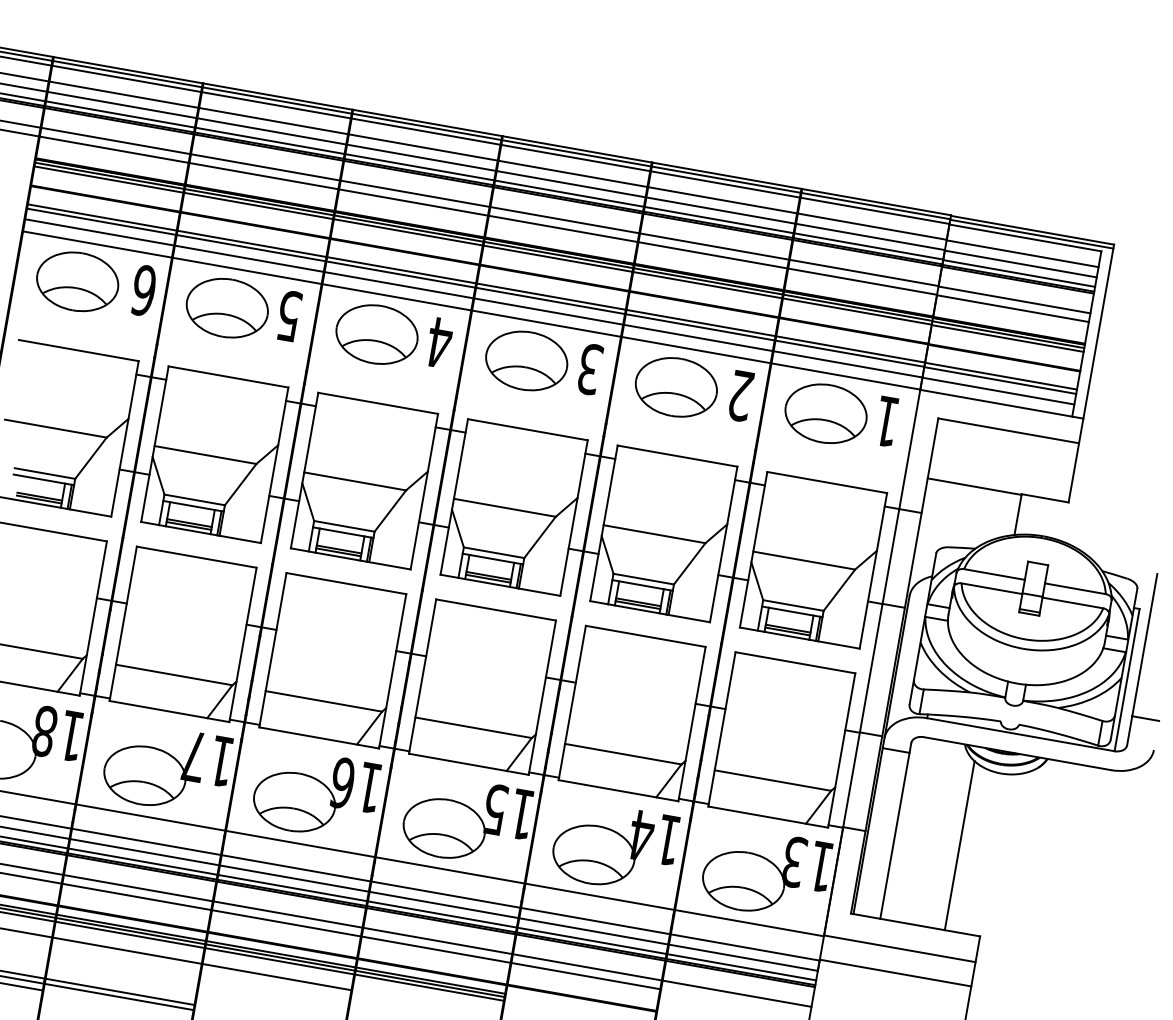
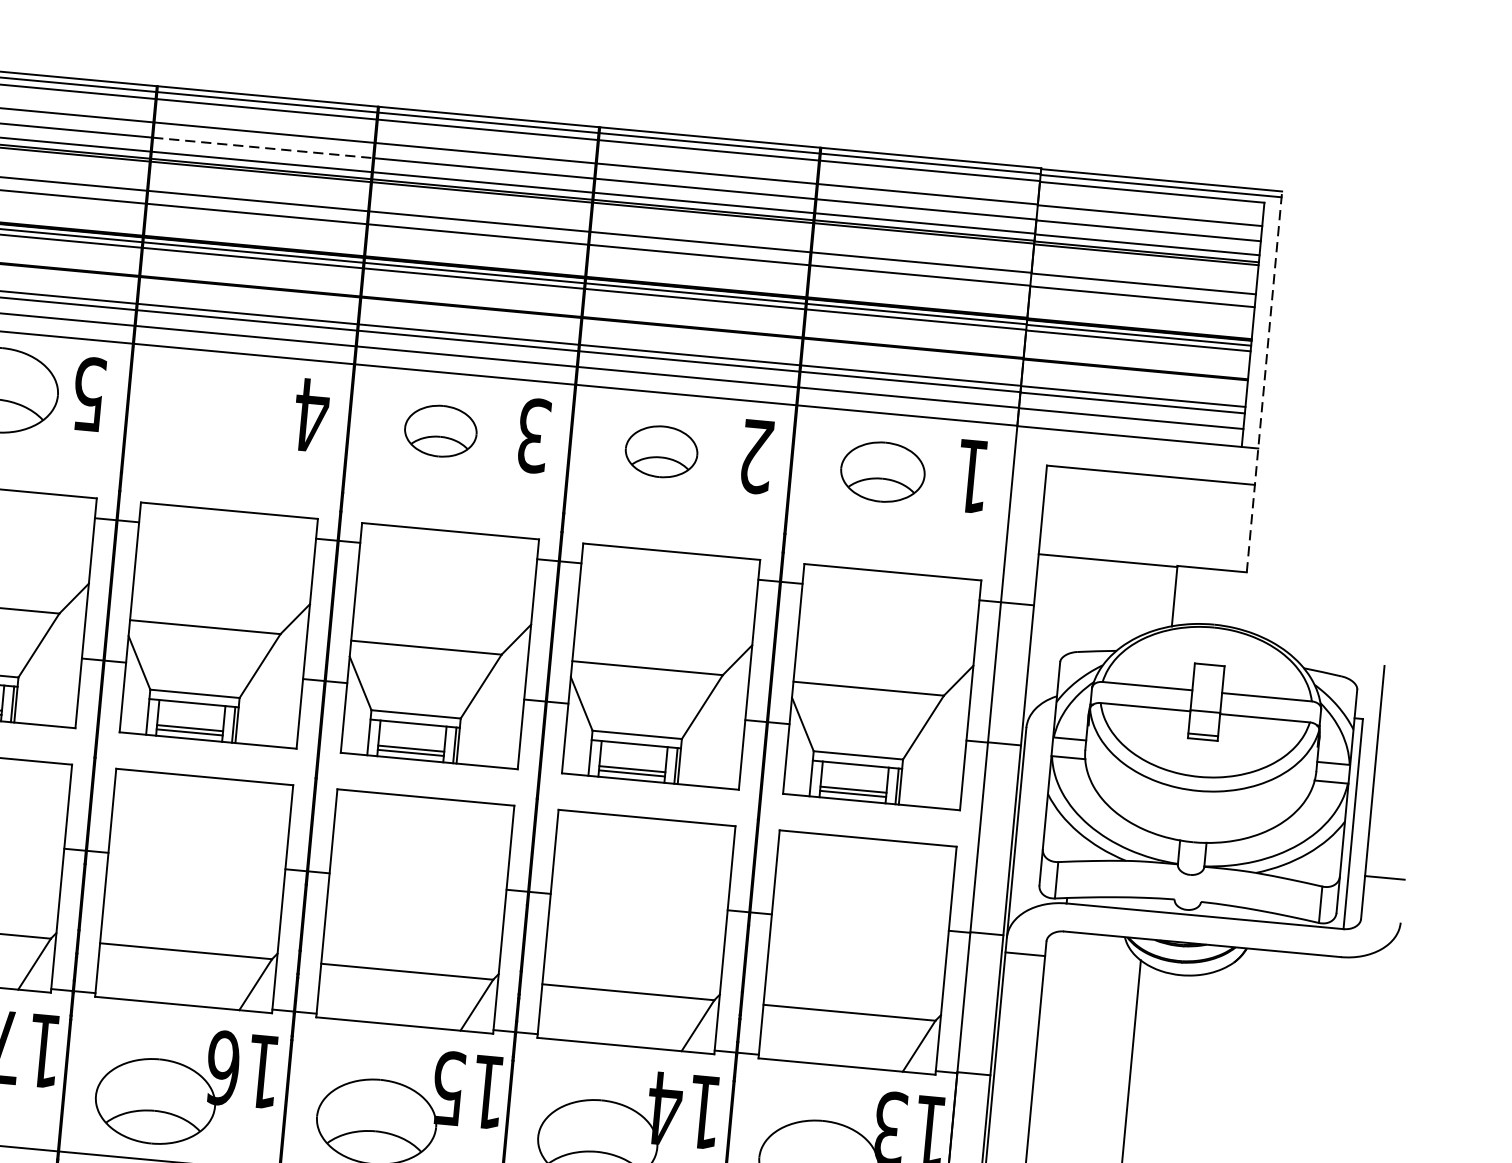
line: (421, 157) -> (263, 147), solid -> dashed
part: (376, 334) -> (218, 410), removed
part: (526, 360) -> (440, 430), size x0.6
line: (1091, 373) -> (1264, 381), solid -> dashed
part: (675, 387) -> (660, 452), size x0.6
part: (825, 413) -> (882, 471), size x0.7

